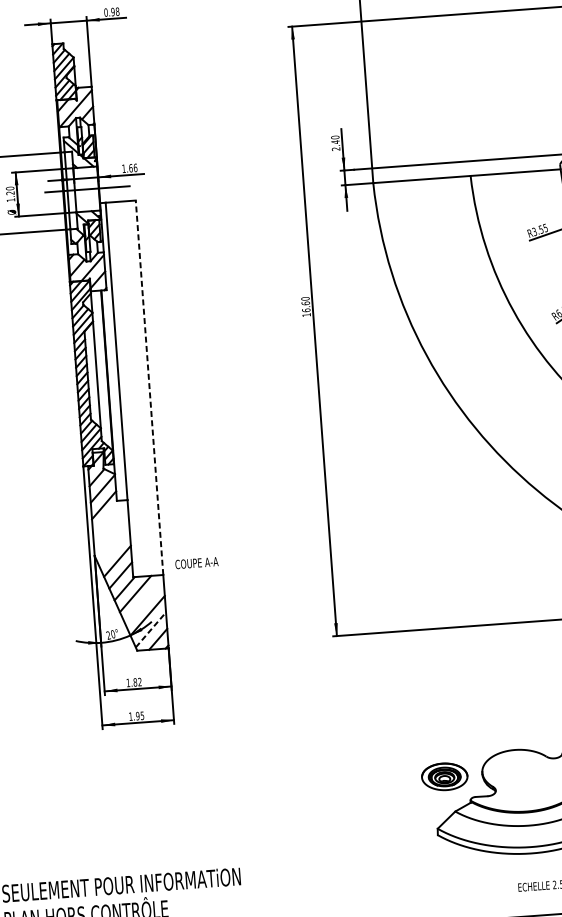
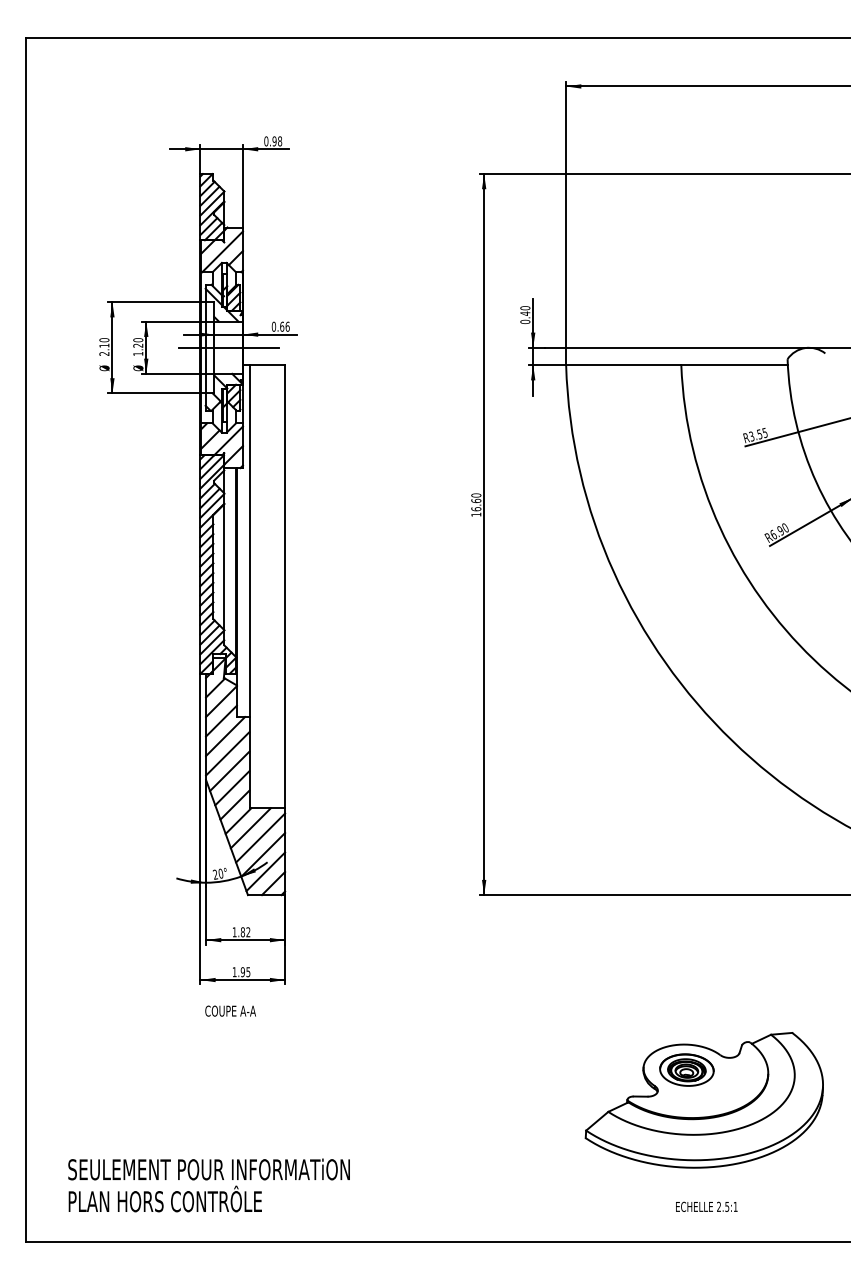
text: (336, 148) -> (525, 321), 2.40 -> 0.40
text: (123, 168) -> (273, 326), 1.66 -> 0.66
line: (149, 387) -> (285, 586), dashed -> solid
line: (108, 518) -> (225, 736), added
line: (111, 532) -> (227, 753), added
line: (114, 547) -> (229, 771), added
text: (196, 562) -> (230, 1010), moved
line: (144, 601) -> (260, 837), added
line: (151, 629) -> (266, 871), dashed -> solid
part: (444, 776) -> (686, 1069), moved

